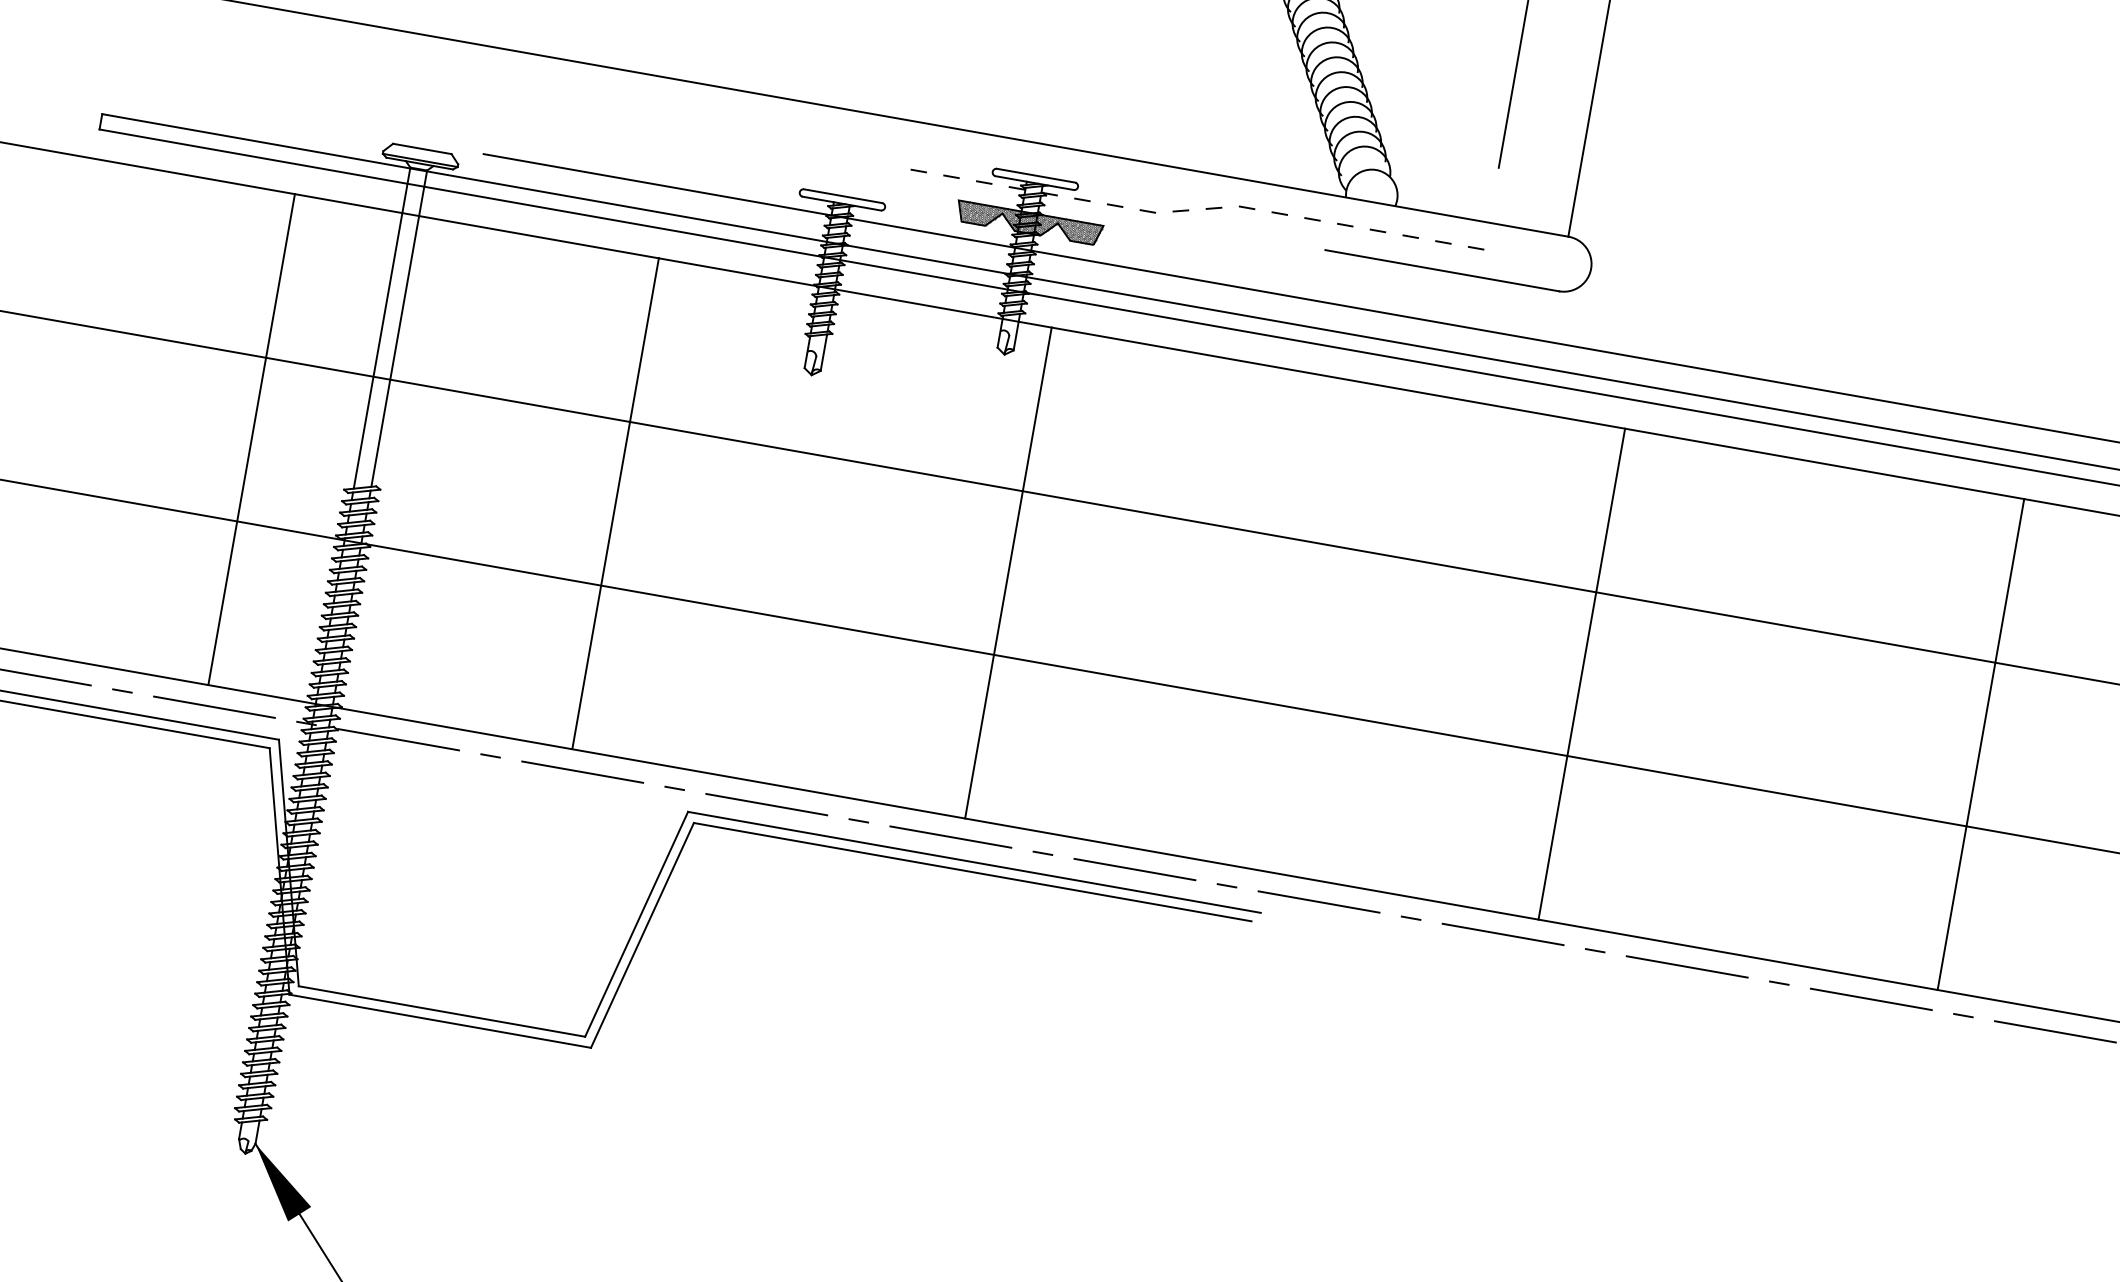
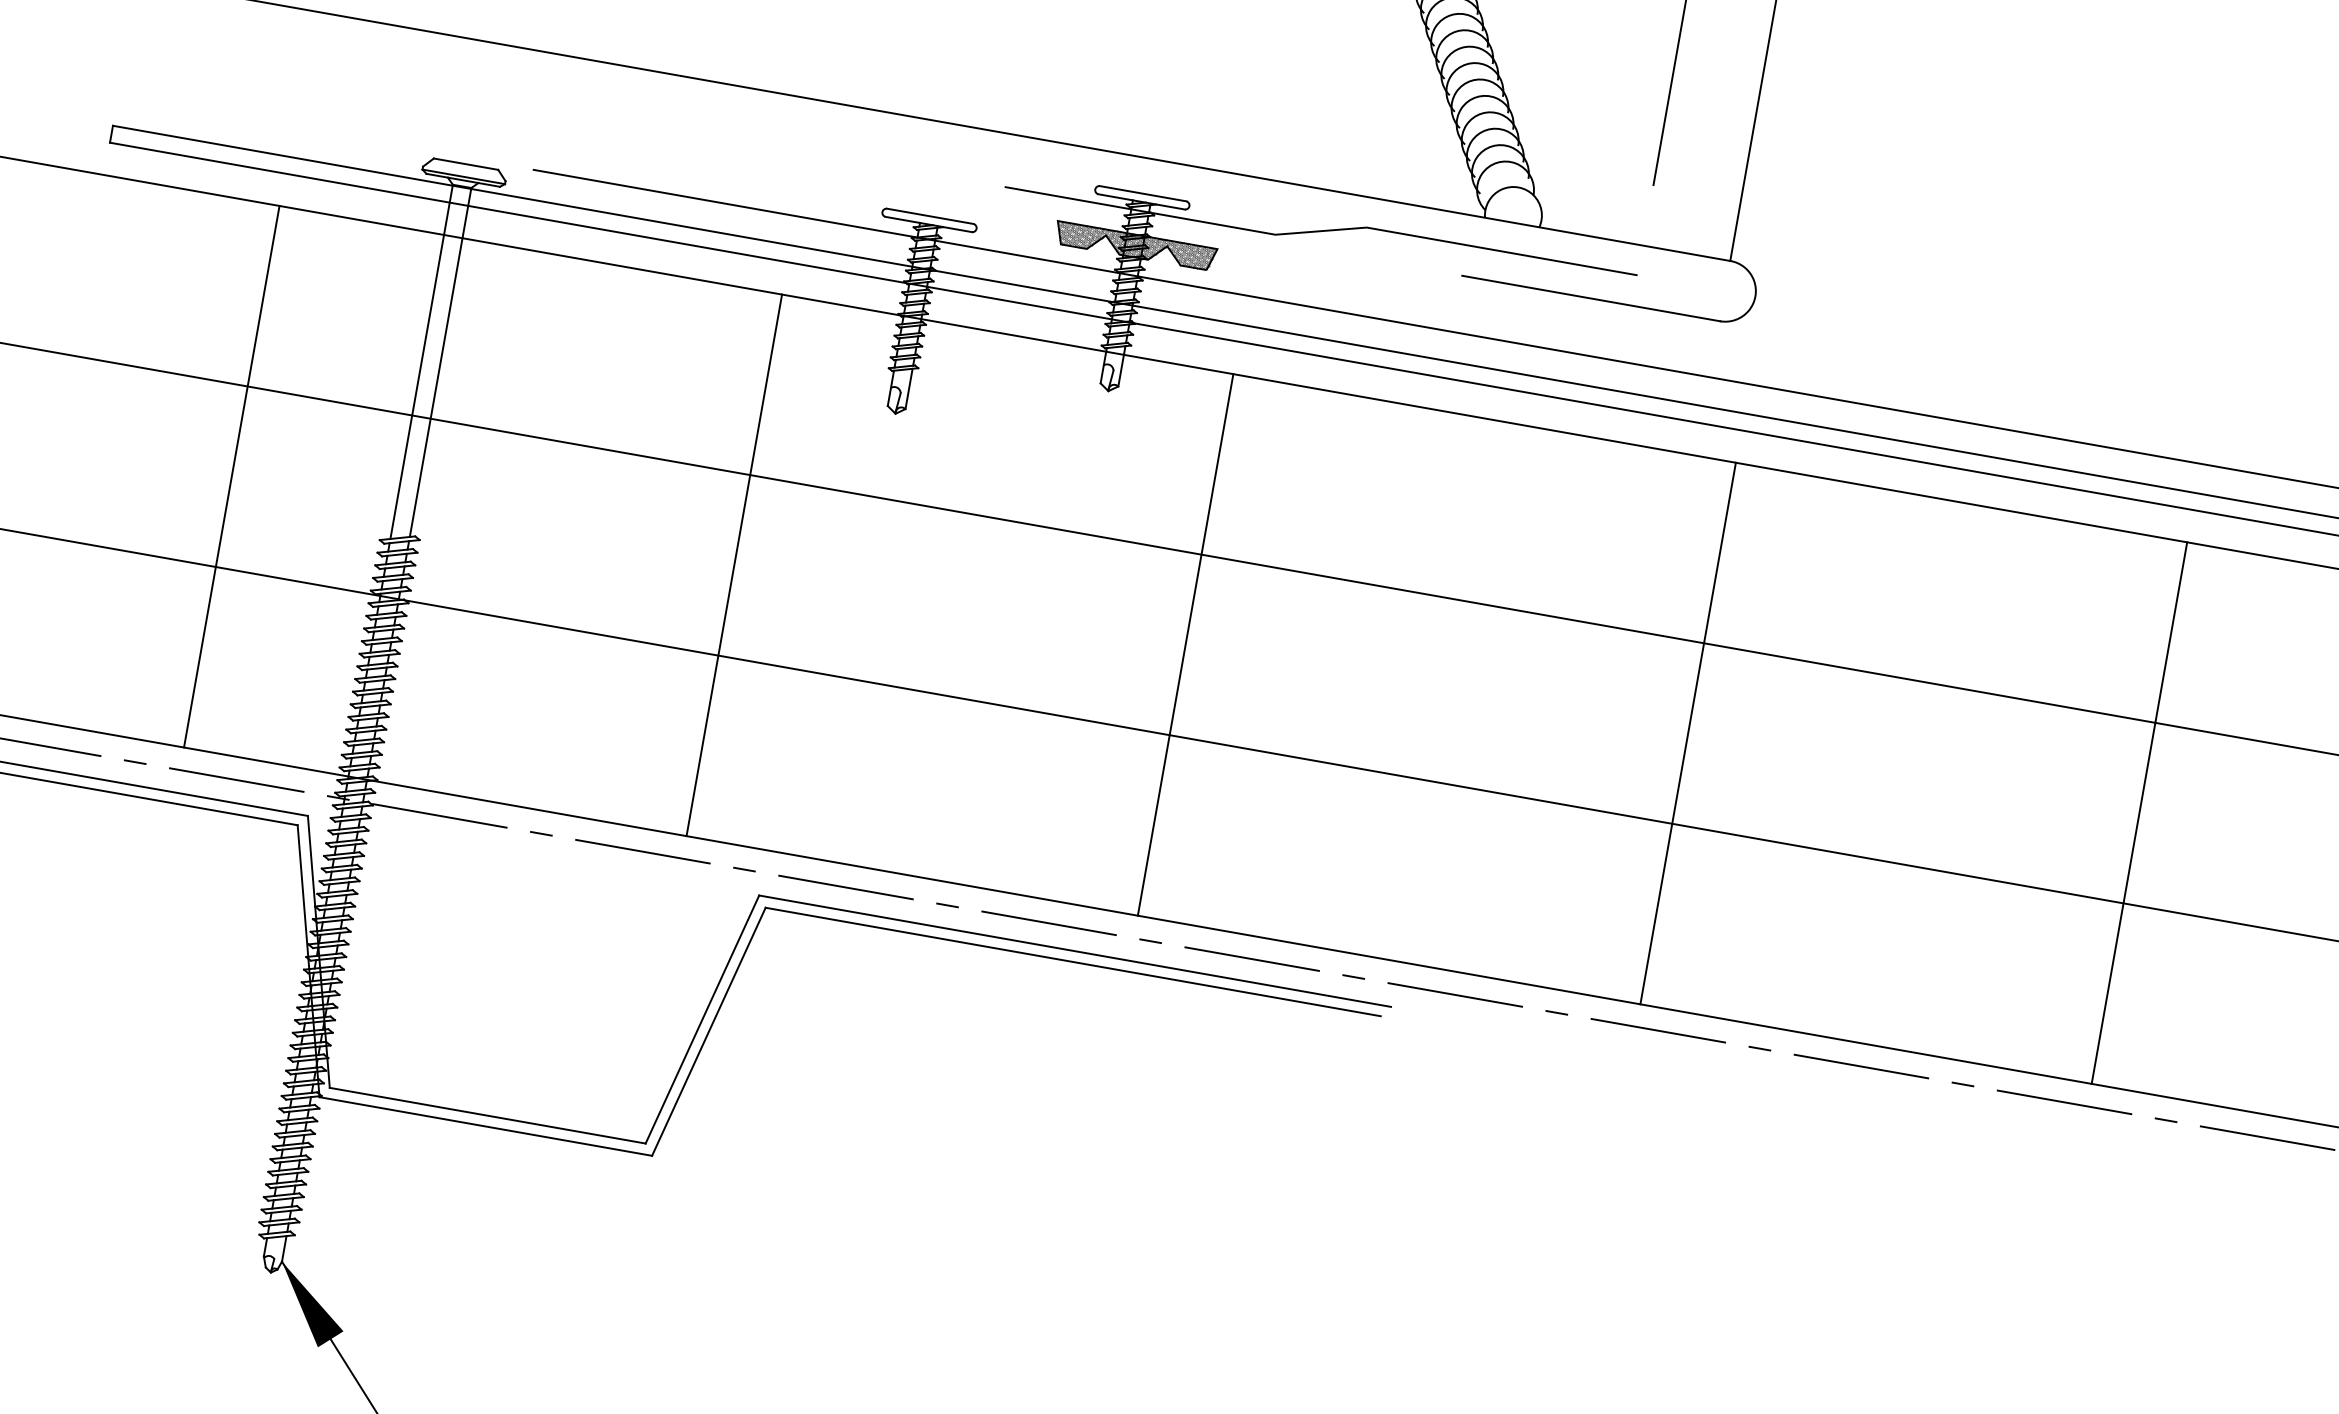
line: (1197, 209) -> (1321, 231), dashed -> solid
line: (251, 439) -> (231, 476), moved
line: (615, 503) -> (734, 565), moved
line: (1008, 572) -> (1185, 644), moved
line: (1581, 674) -> (1687, 733), moved
line: (1981, 743) -> (2139, 812), moved

